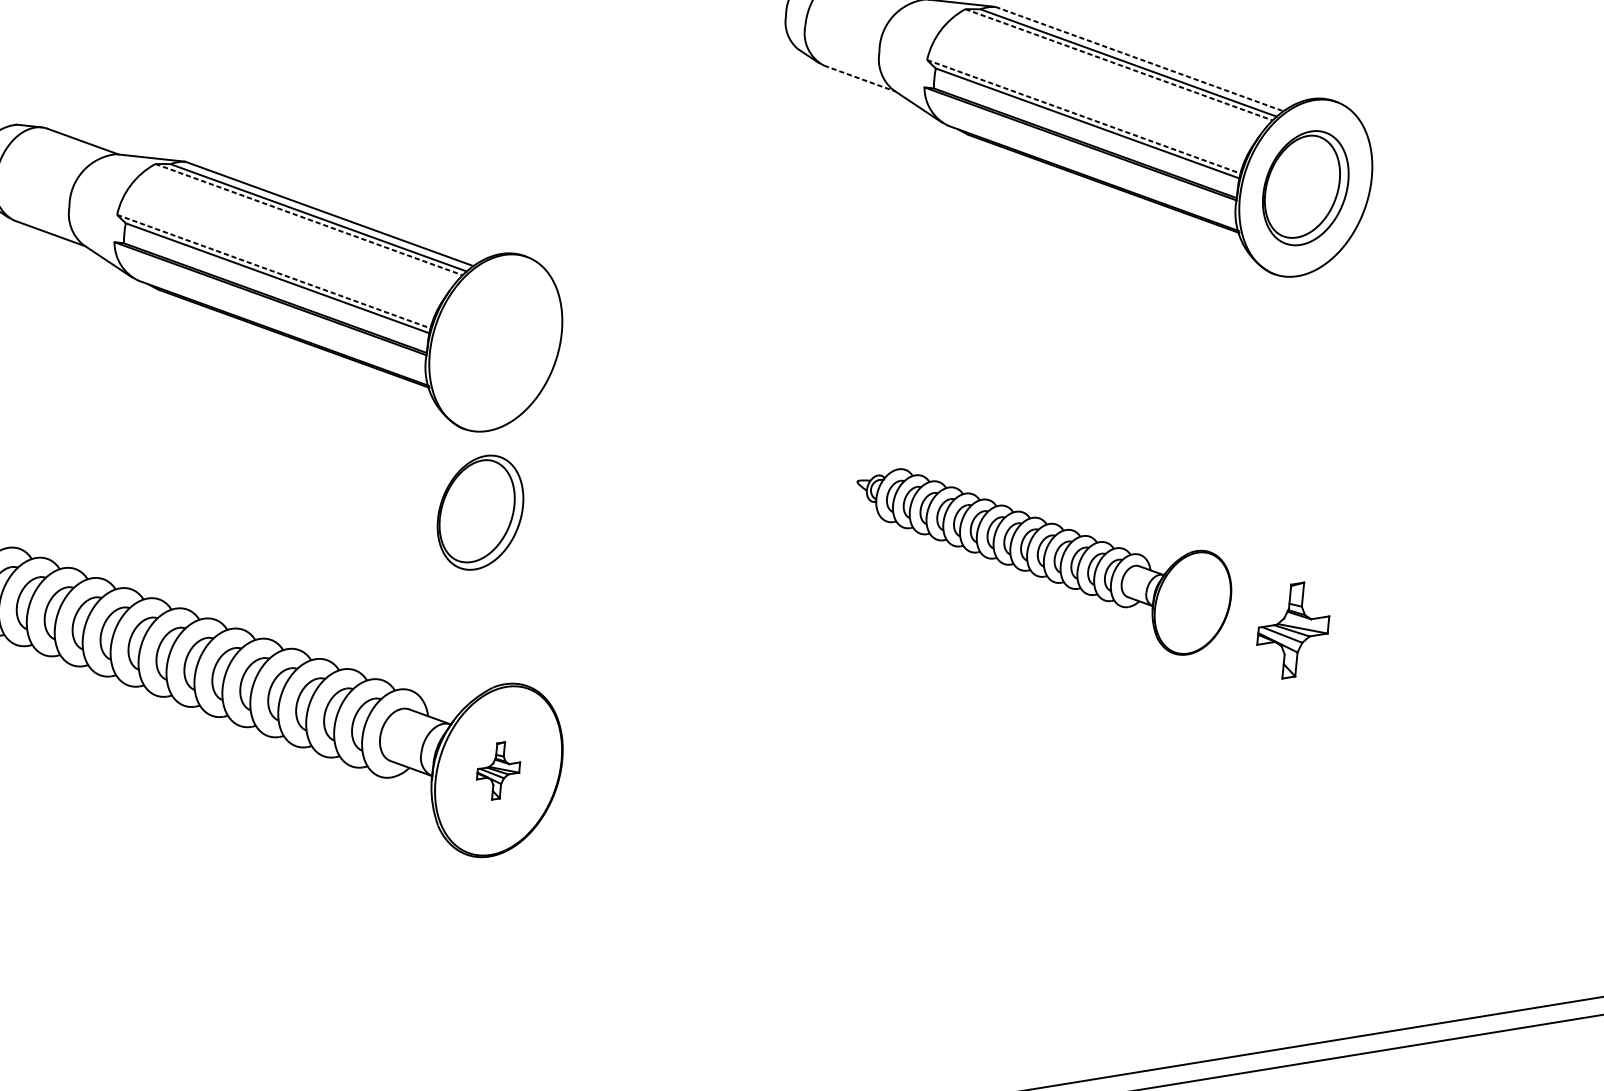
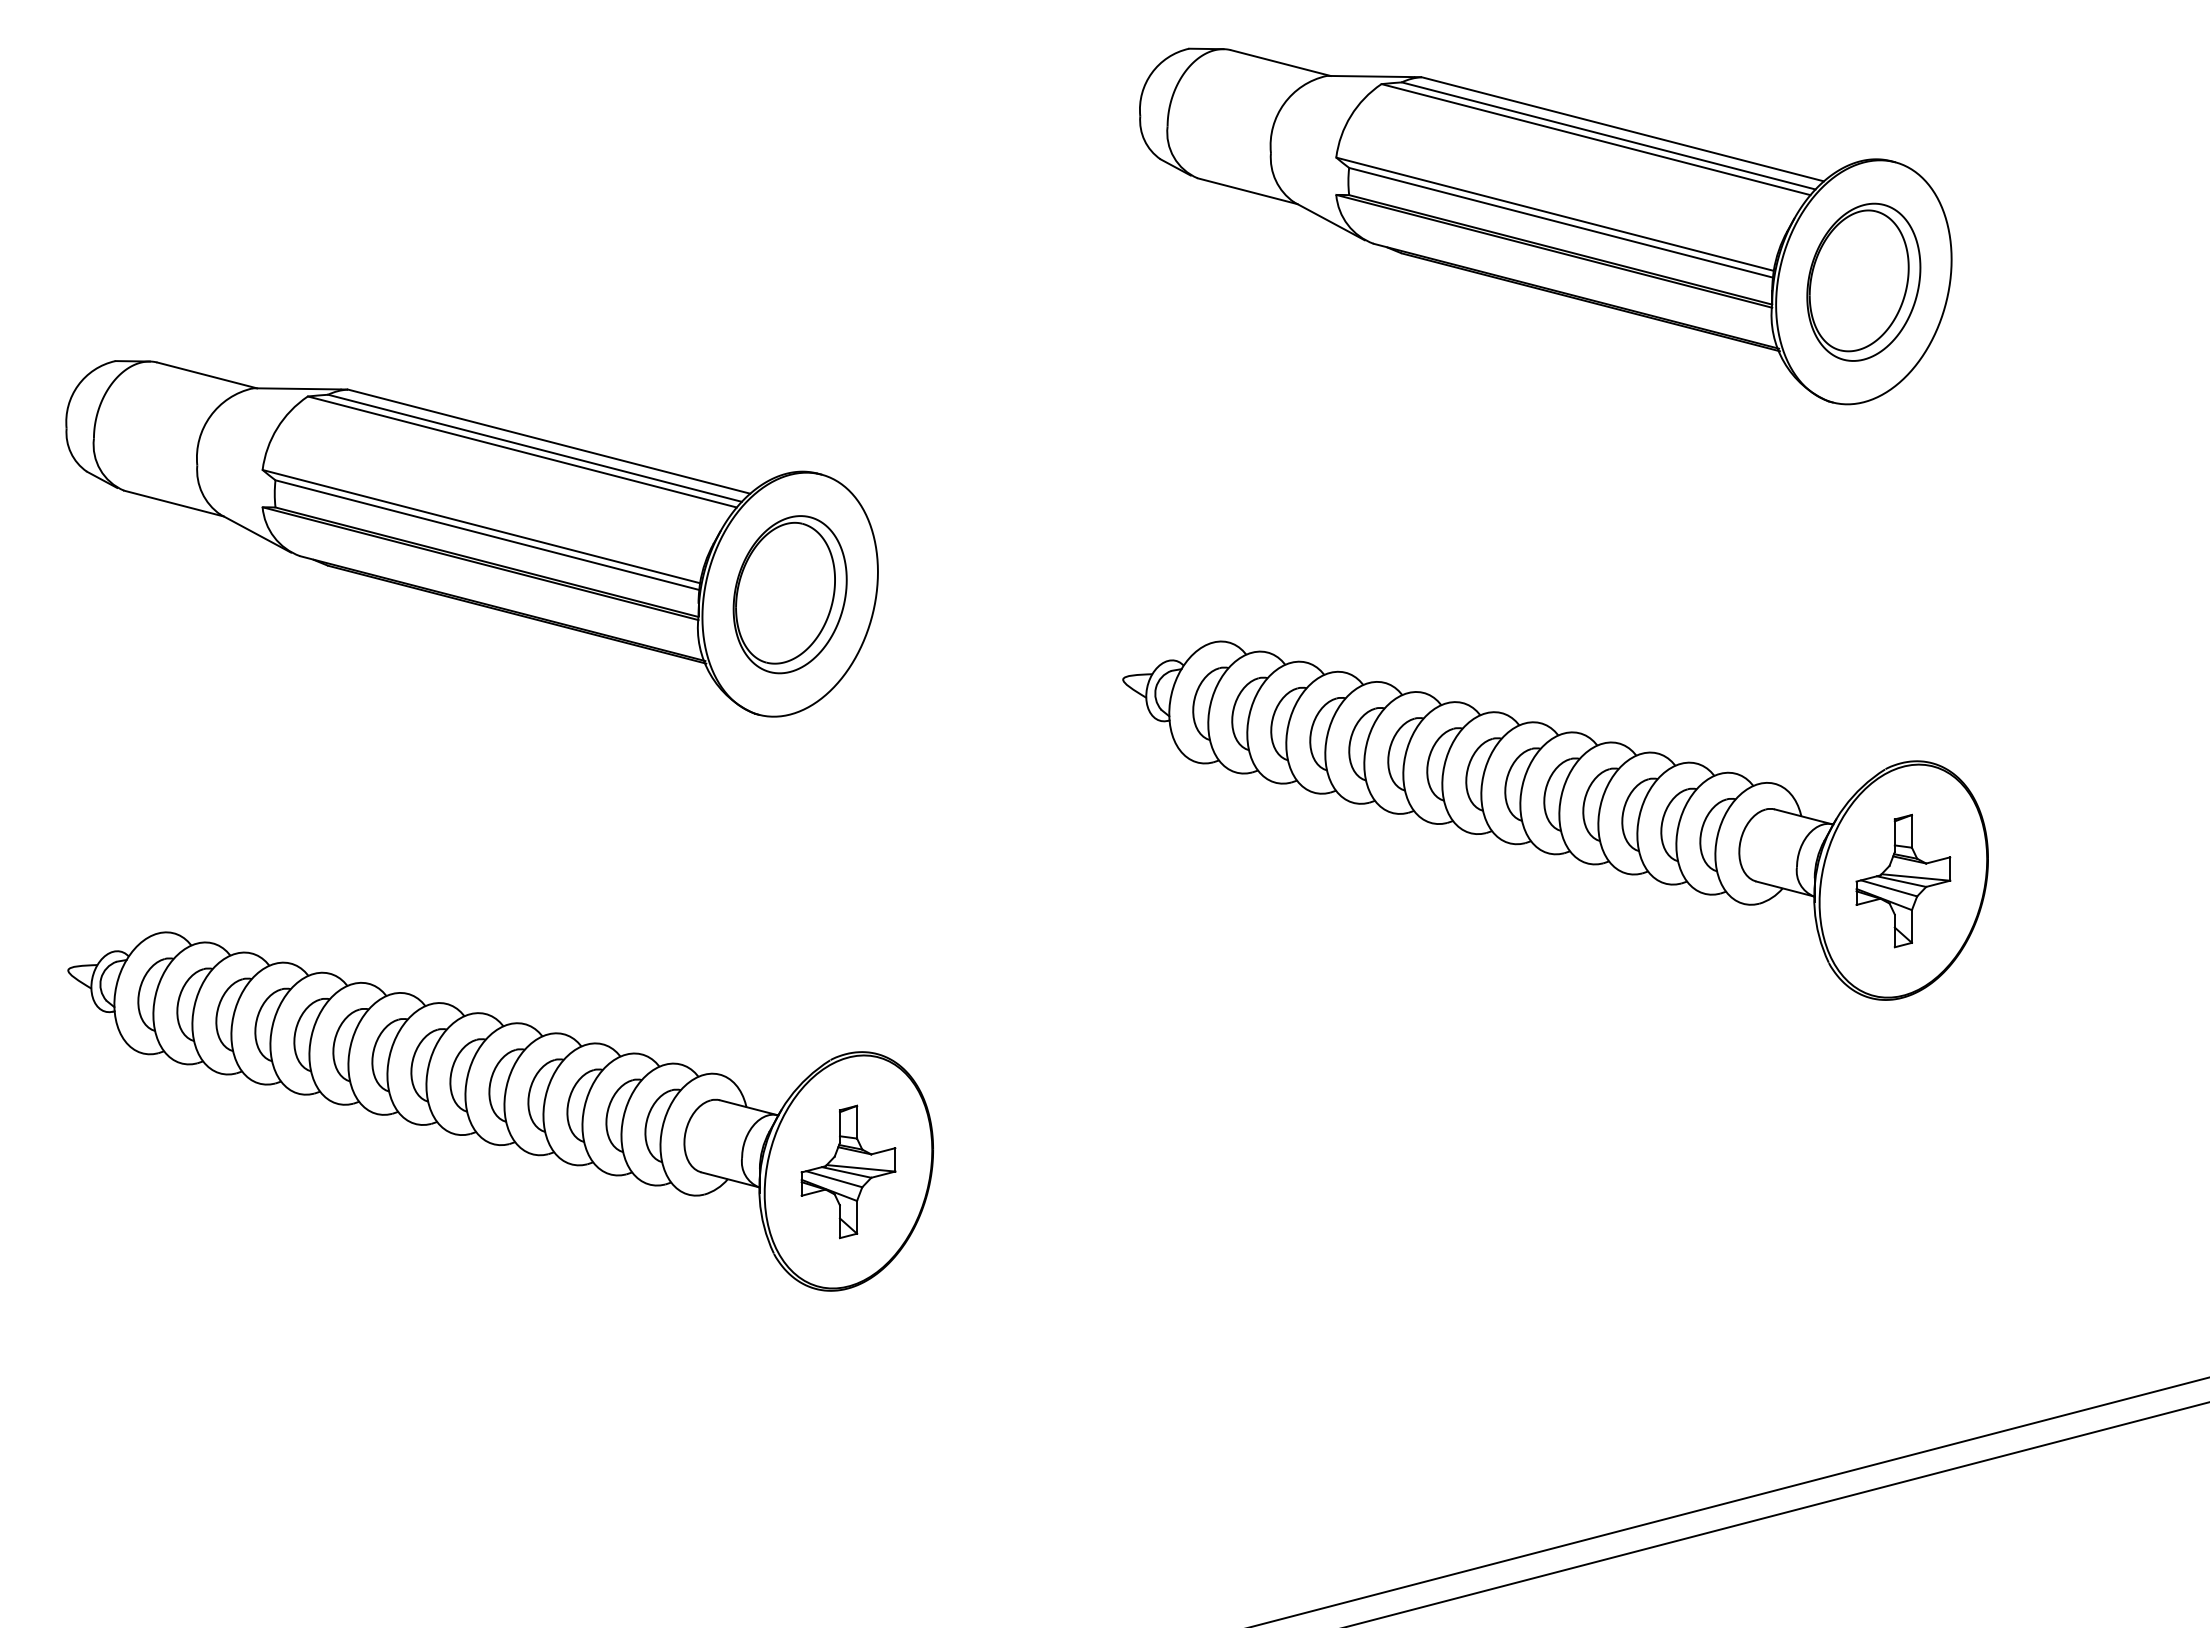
line: (1139, 59) -> (1622, 129), dashed -> solid
line: (1119, 64) -> (1596, 139), dashed -> solid
line: (860, 78) -> (1248, 191), dashed -> solid
line: (1084, 116) -> (1555, 214), dashed -> solid
line: (309, 219) -> (522, 451), dashed -> solid
line: (273, 271) -> (481, 526), dashed -> solid
part: (480, 512) -> (789, 594), moved
part: (1042, 561) -> (1555, 820), size x1.67
part: (498, 770) -> (848, 1171), size x1.67

